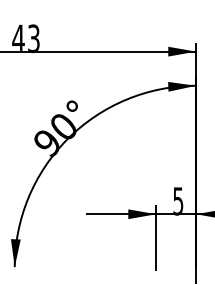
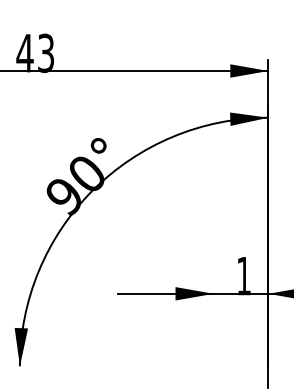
text: (177, 201) -> (243, 276), 5 -> 1
line: (156, 238) -> (213, 326), removed

